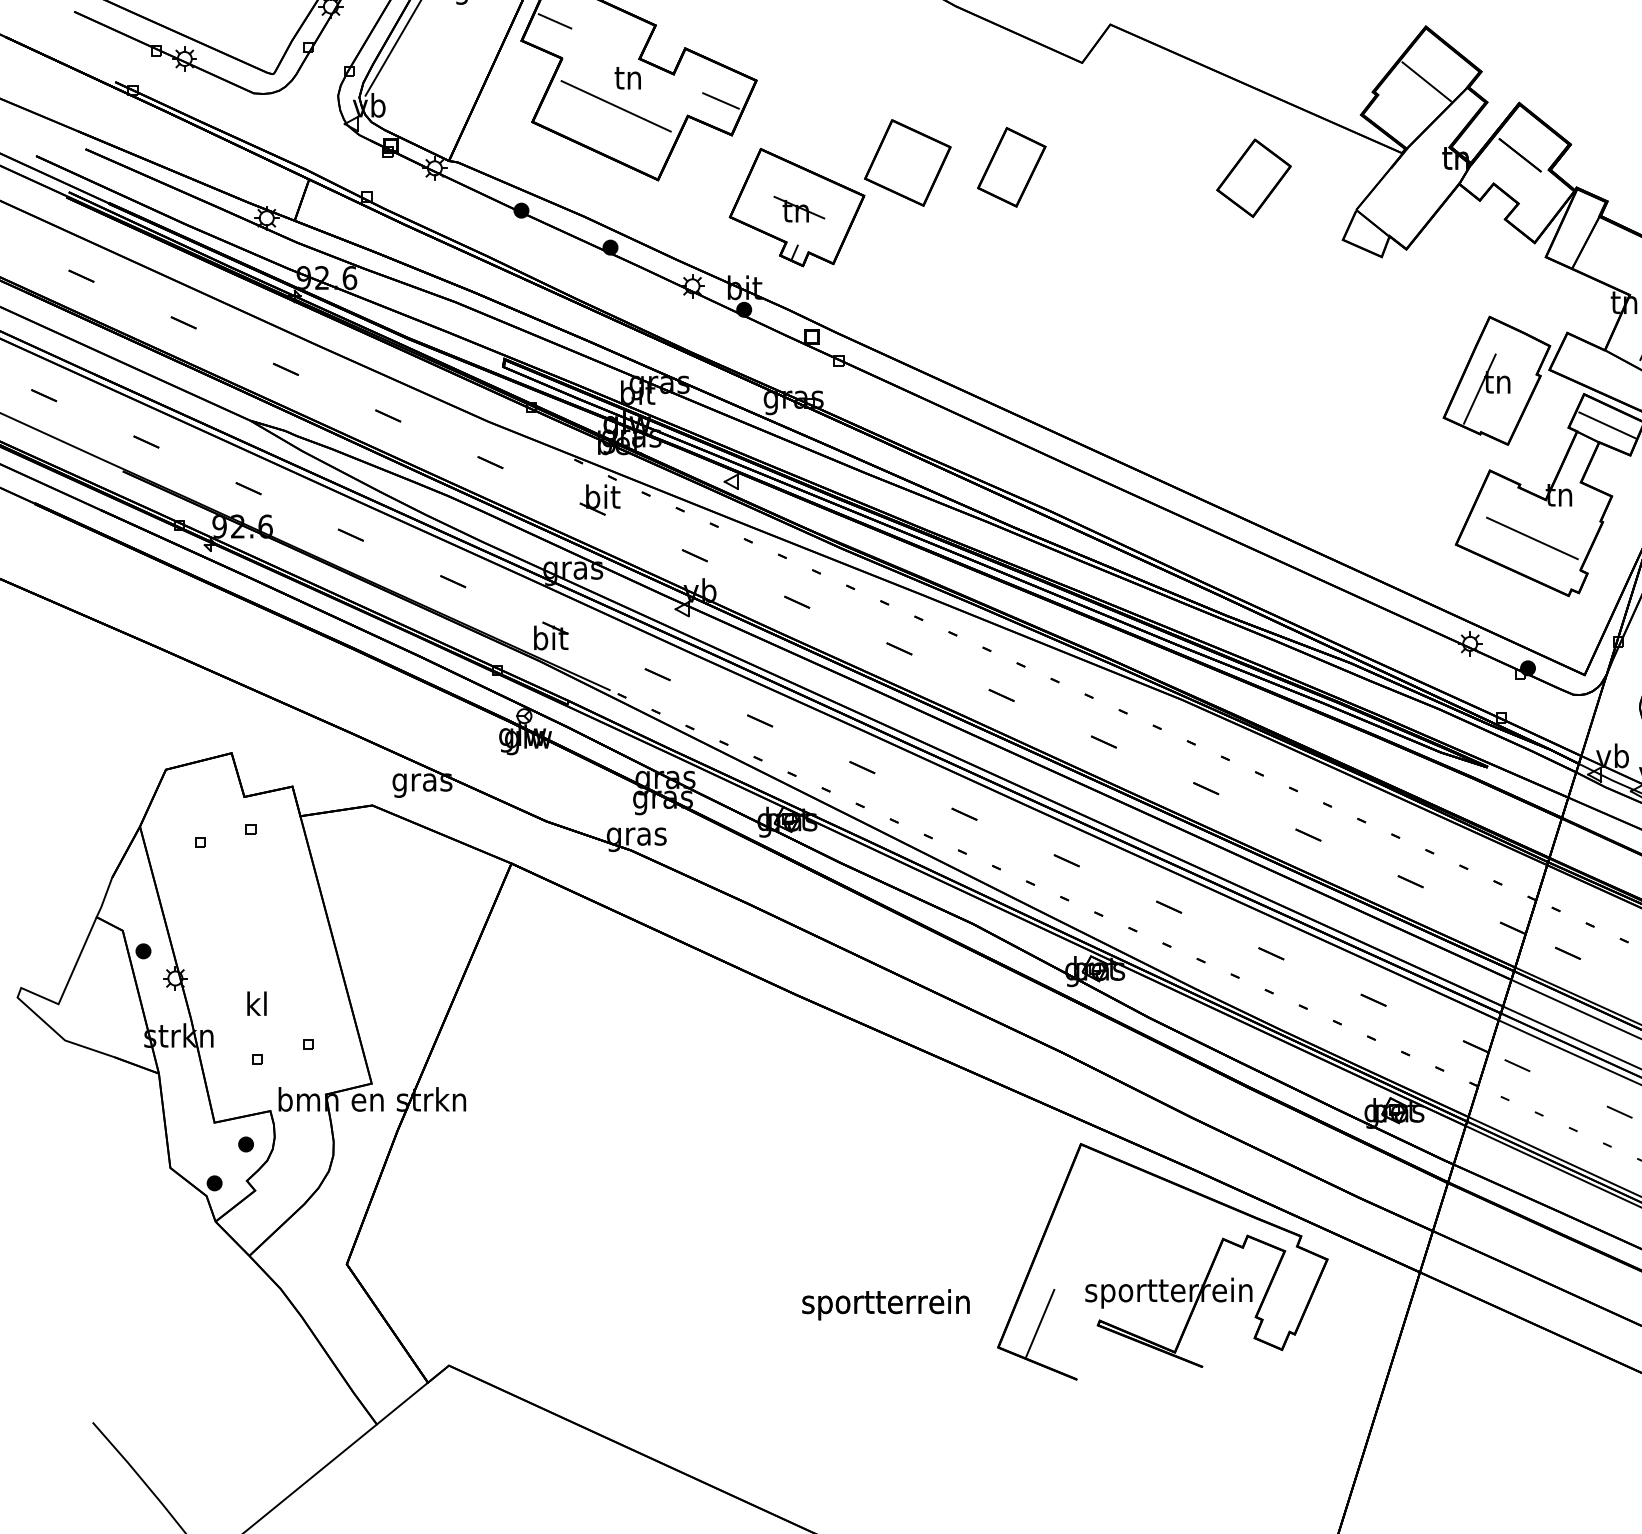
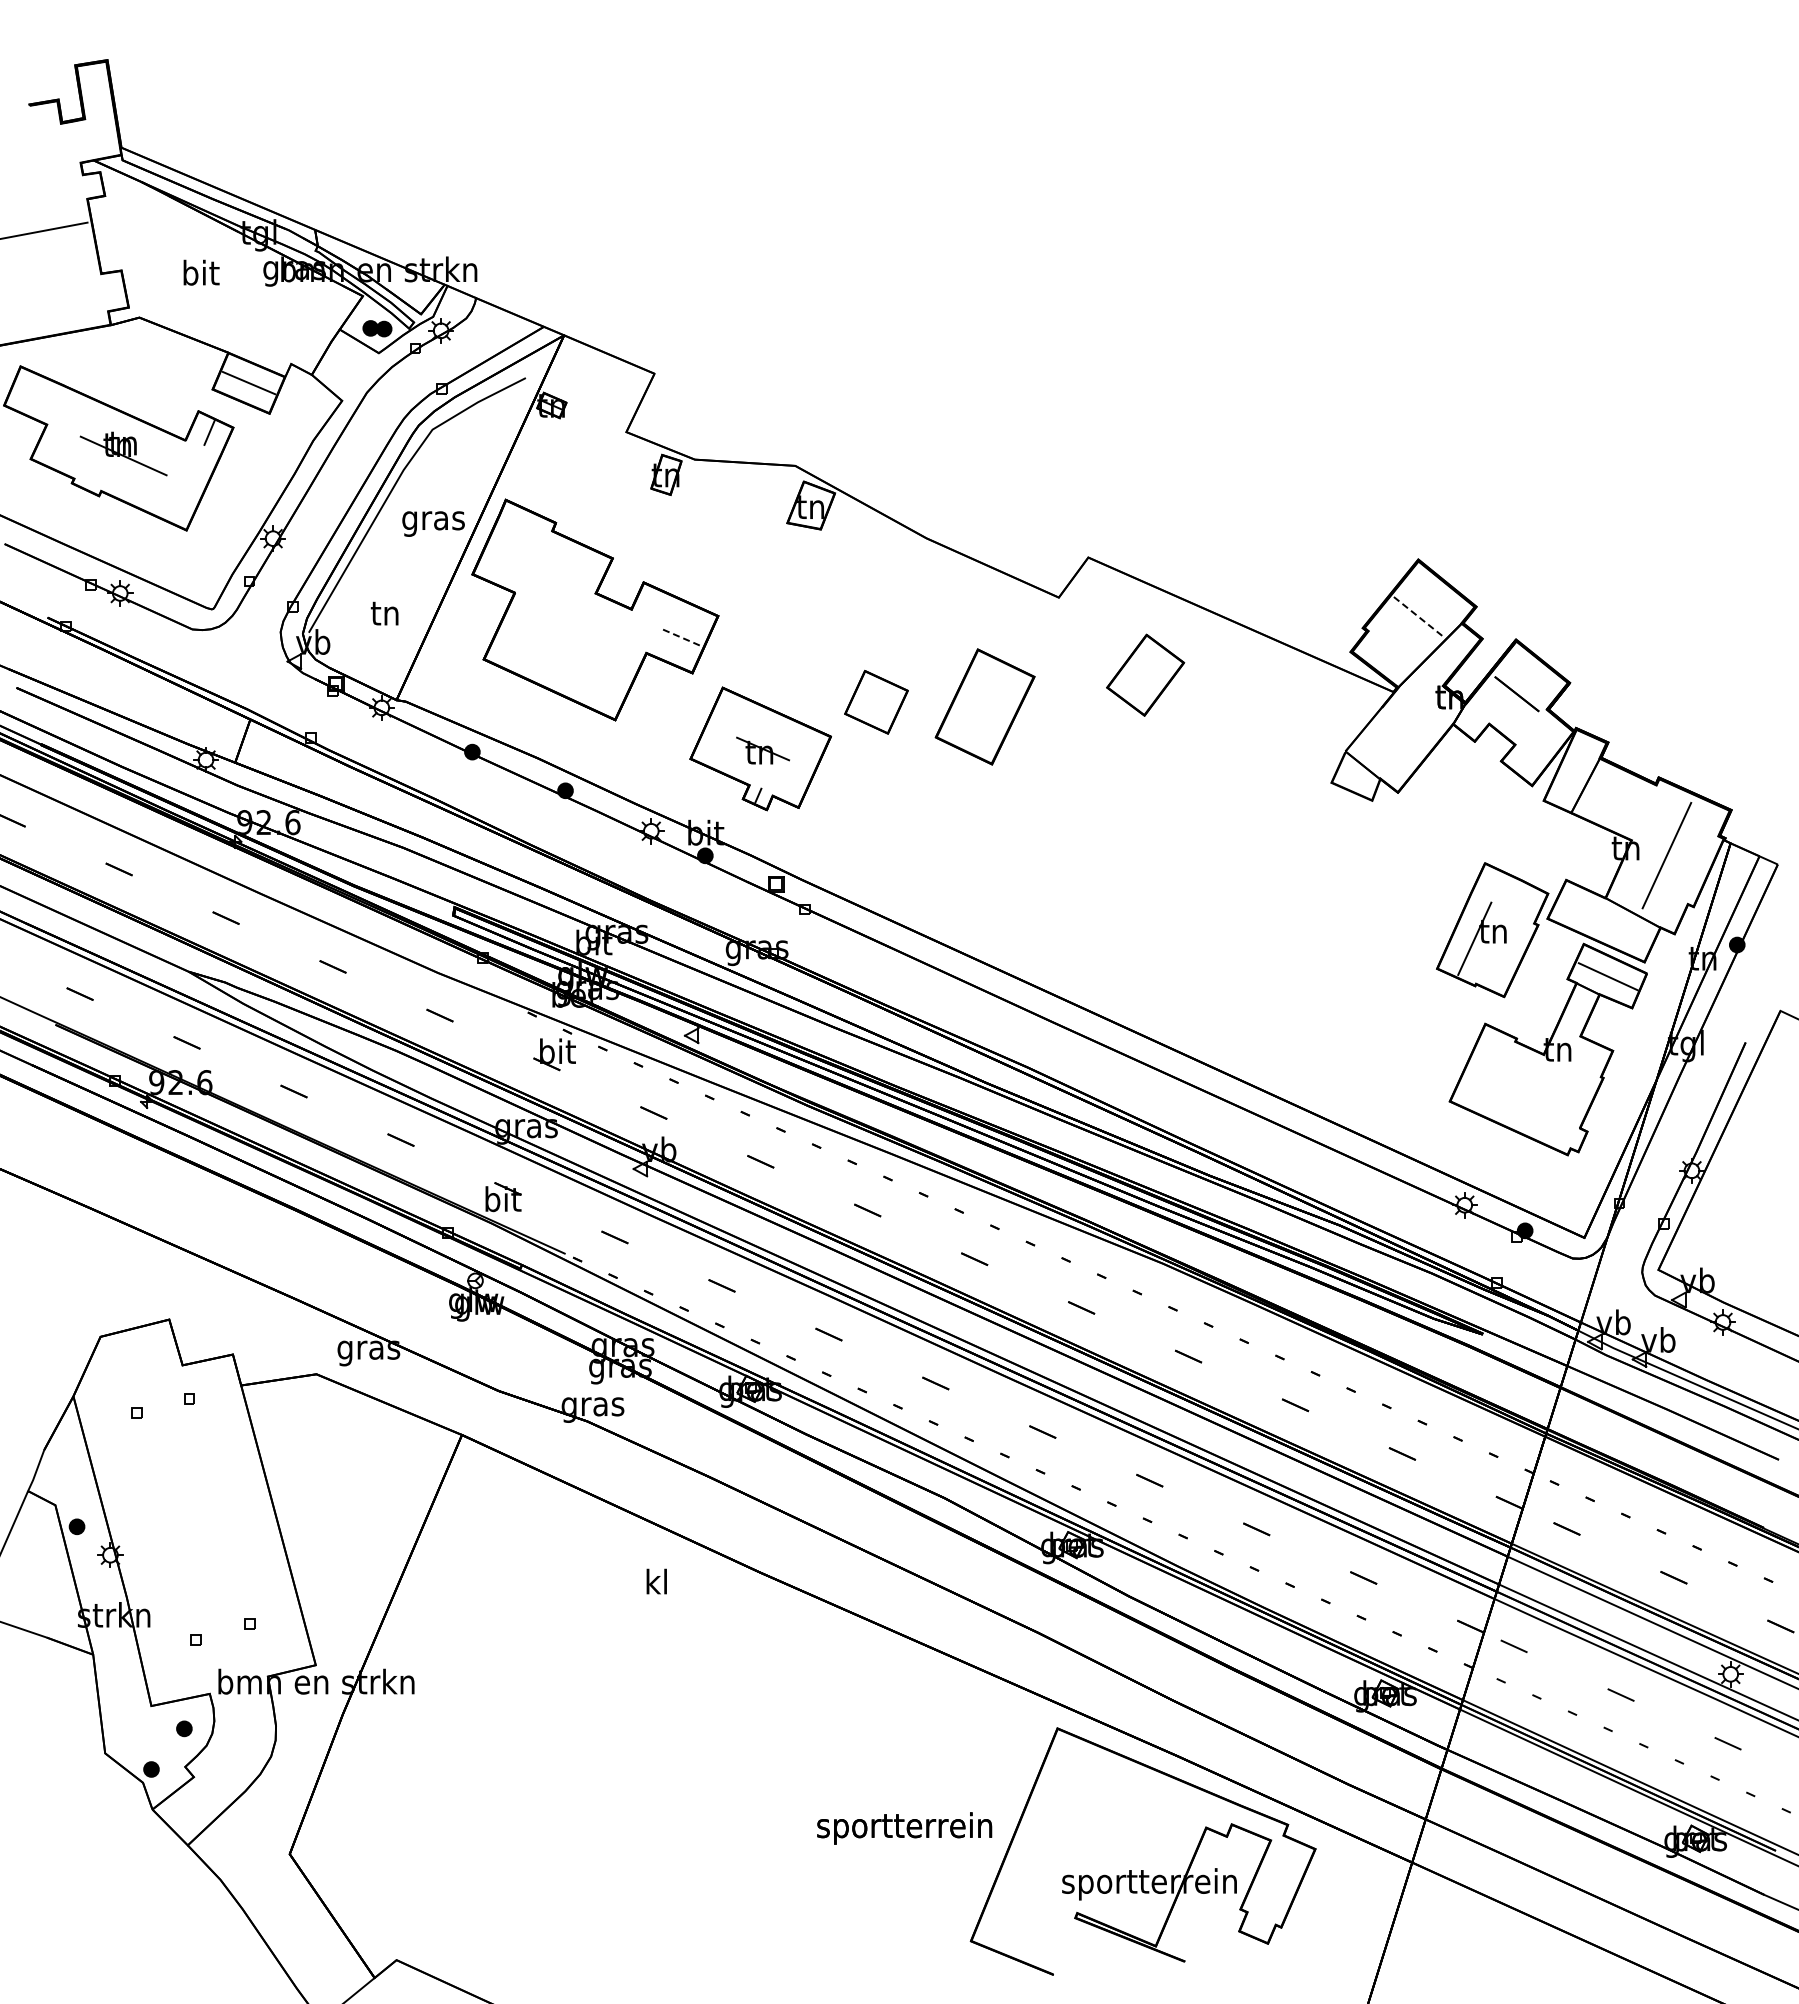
line: (555, 20) -> (507, 553), removed
text: (627, 78) -> (384, 613), moved
line: (1426, 81) -> (1419, 617), solid -> dashed
line: (720, 101) -> (680, 637), solid -> dashed
line: (616, 105) -> (571, 642), removed
part: (907, 163) -> (876, 702), size x0.7
part: (1012, 167) -> (985, 706), size x1.4
part: (1253, 177) -> (1145, 674), moved
line: (1532, 537) -> (1529, 1094), removed
text: (256, 1003) -> (656, 1581), moved
text: (885, 1304) -> (904, 1828), moved
line: (1039, 1322) -> (1014, 1915), removed

